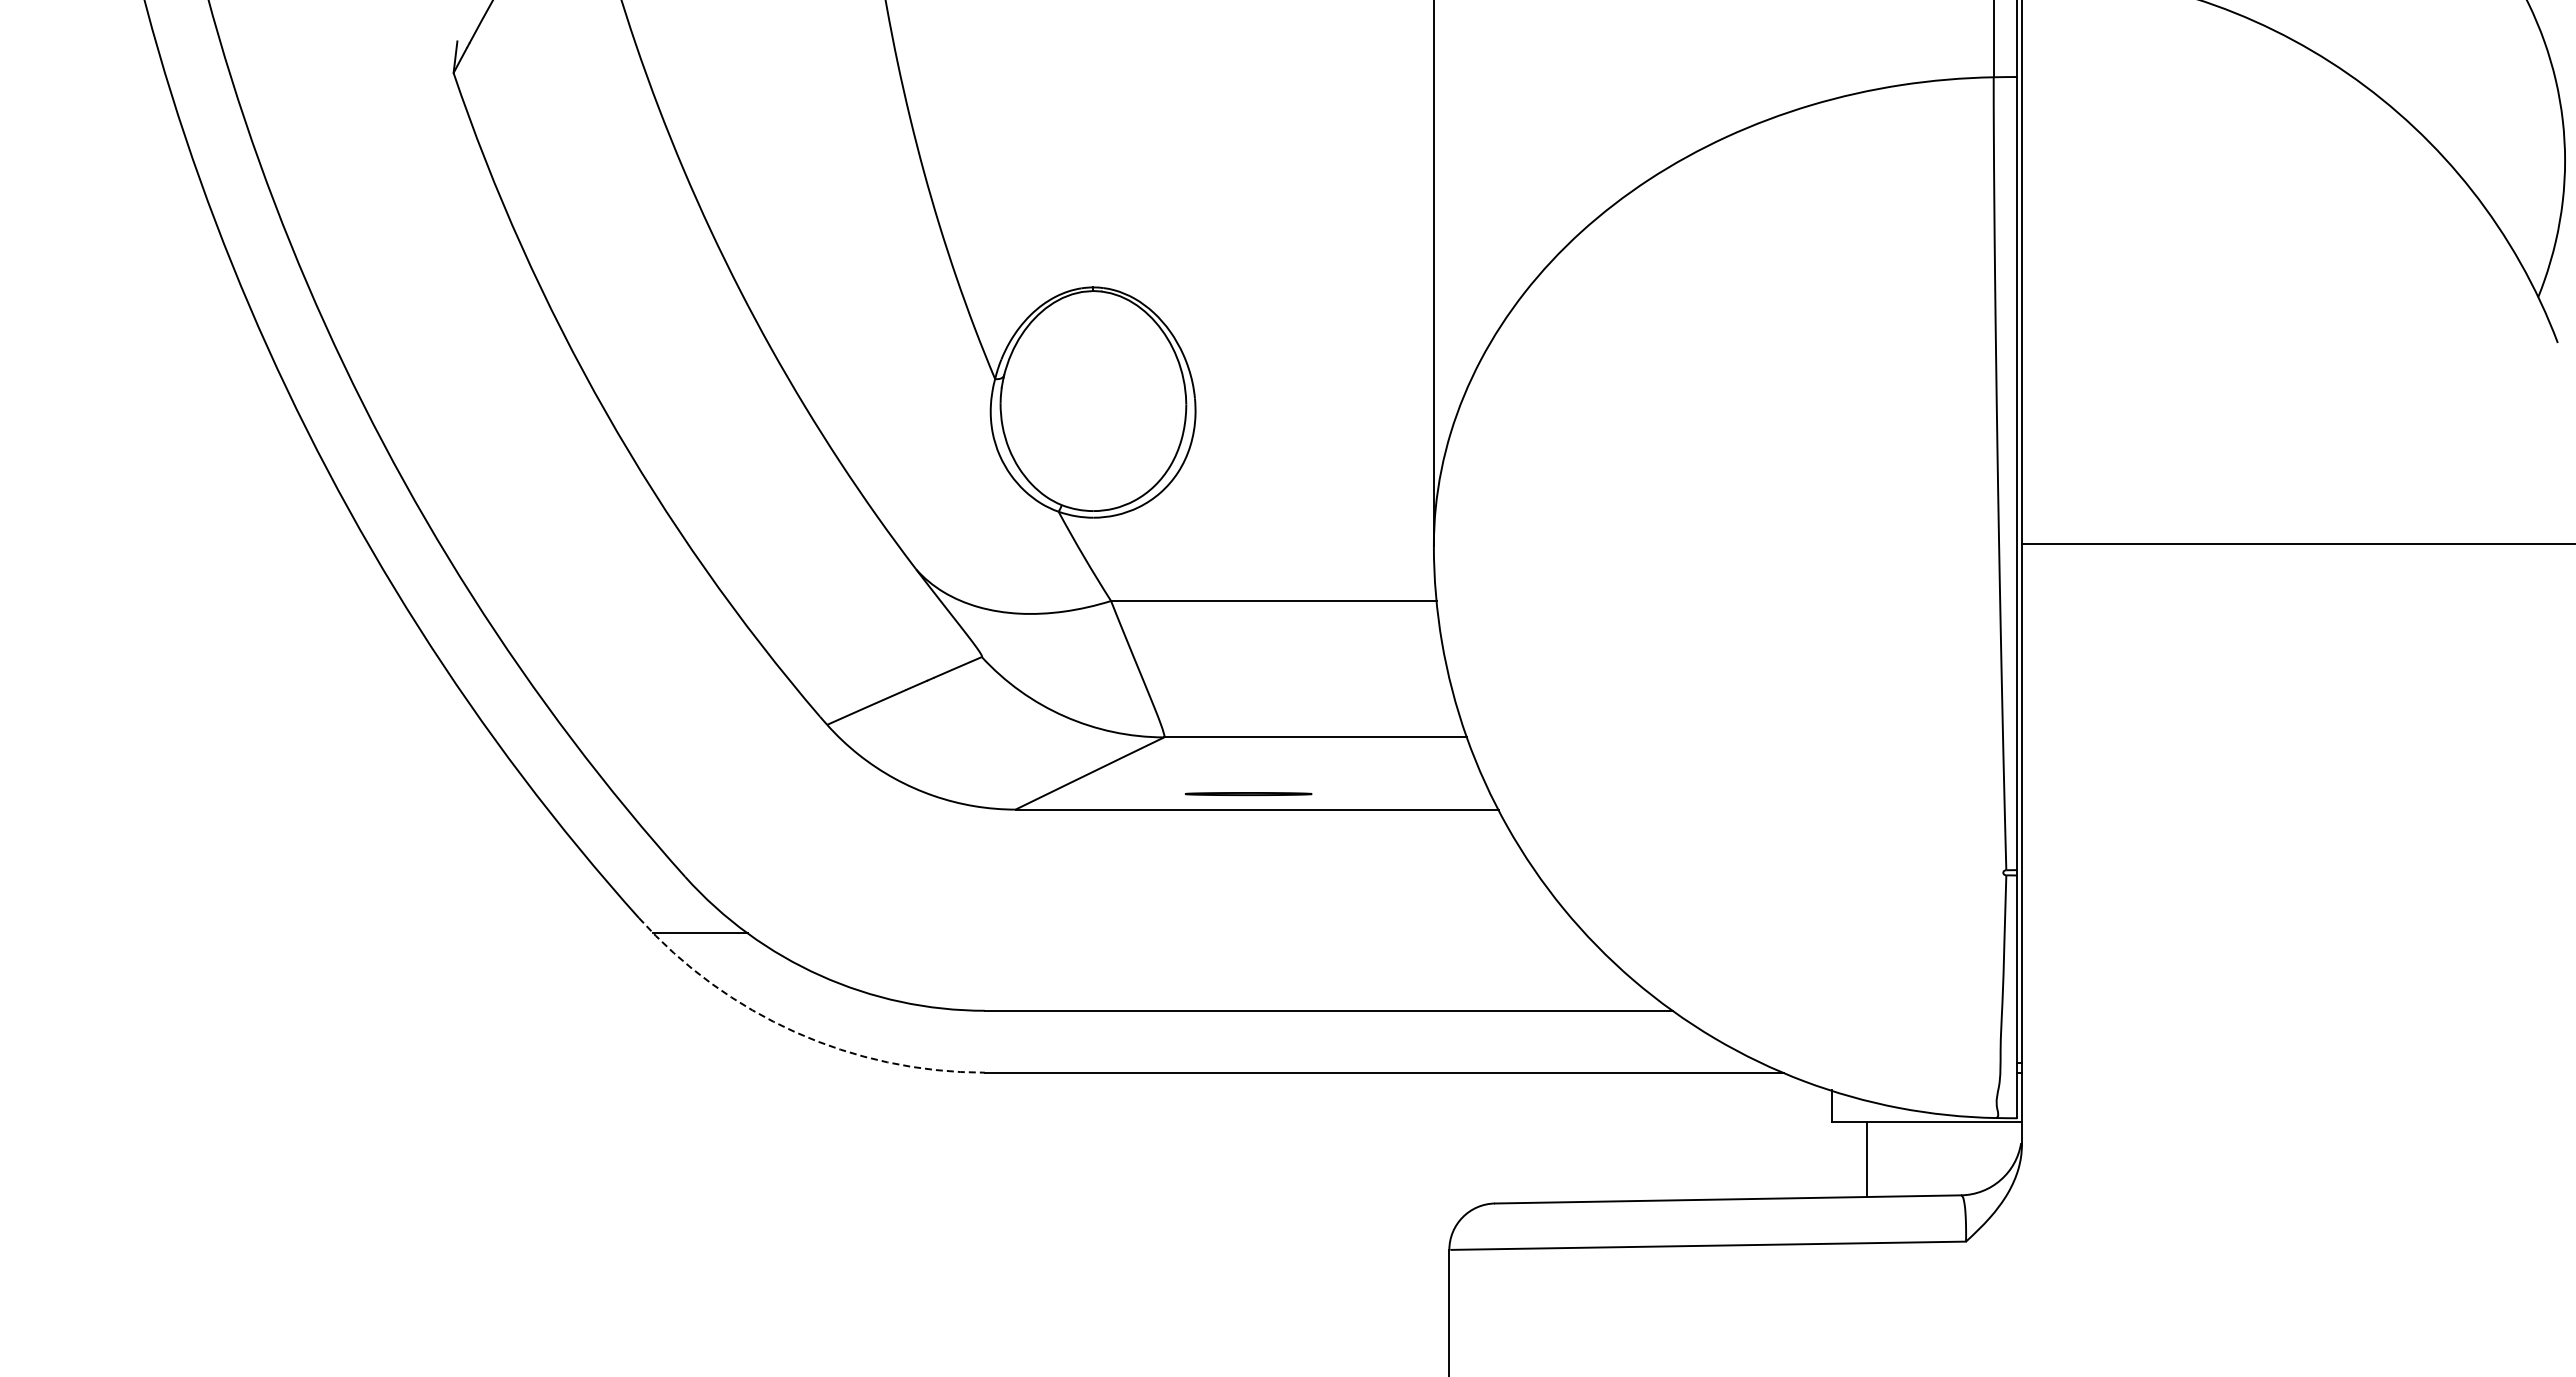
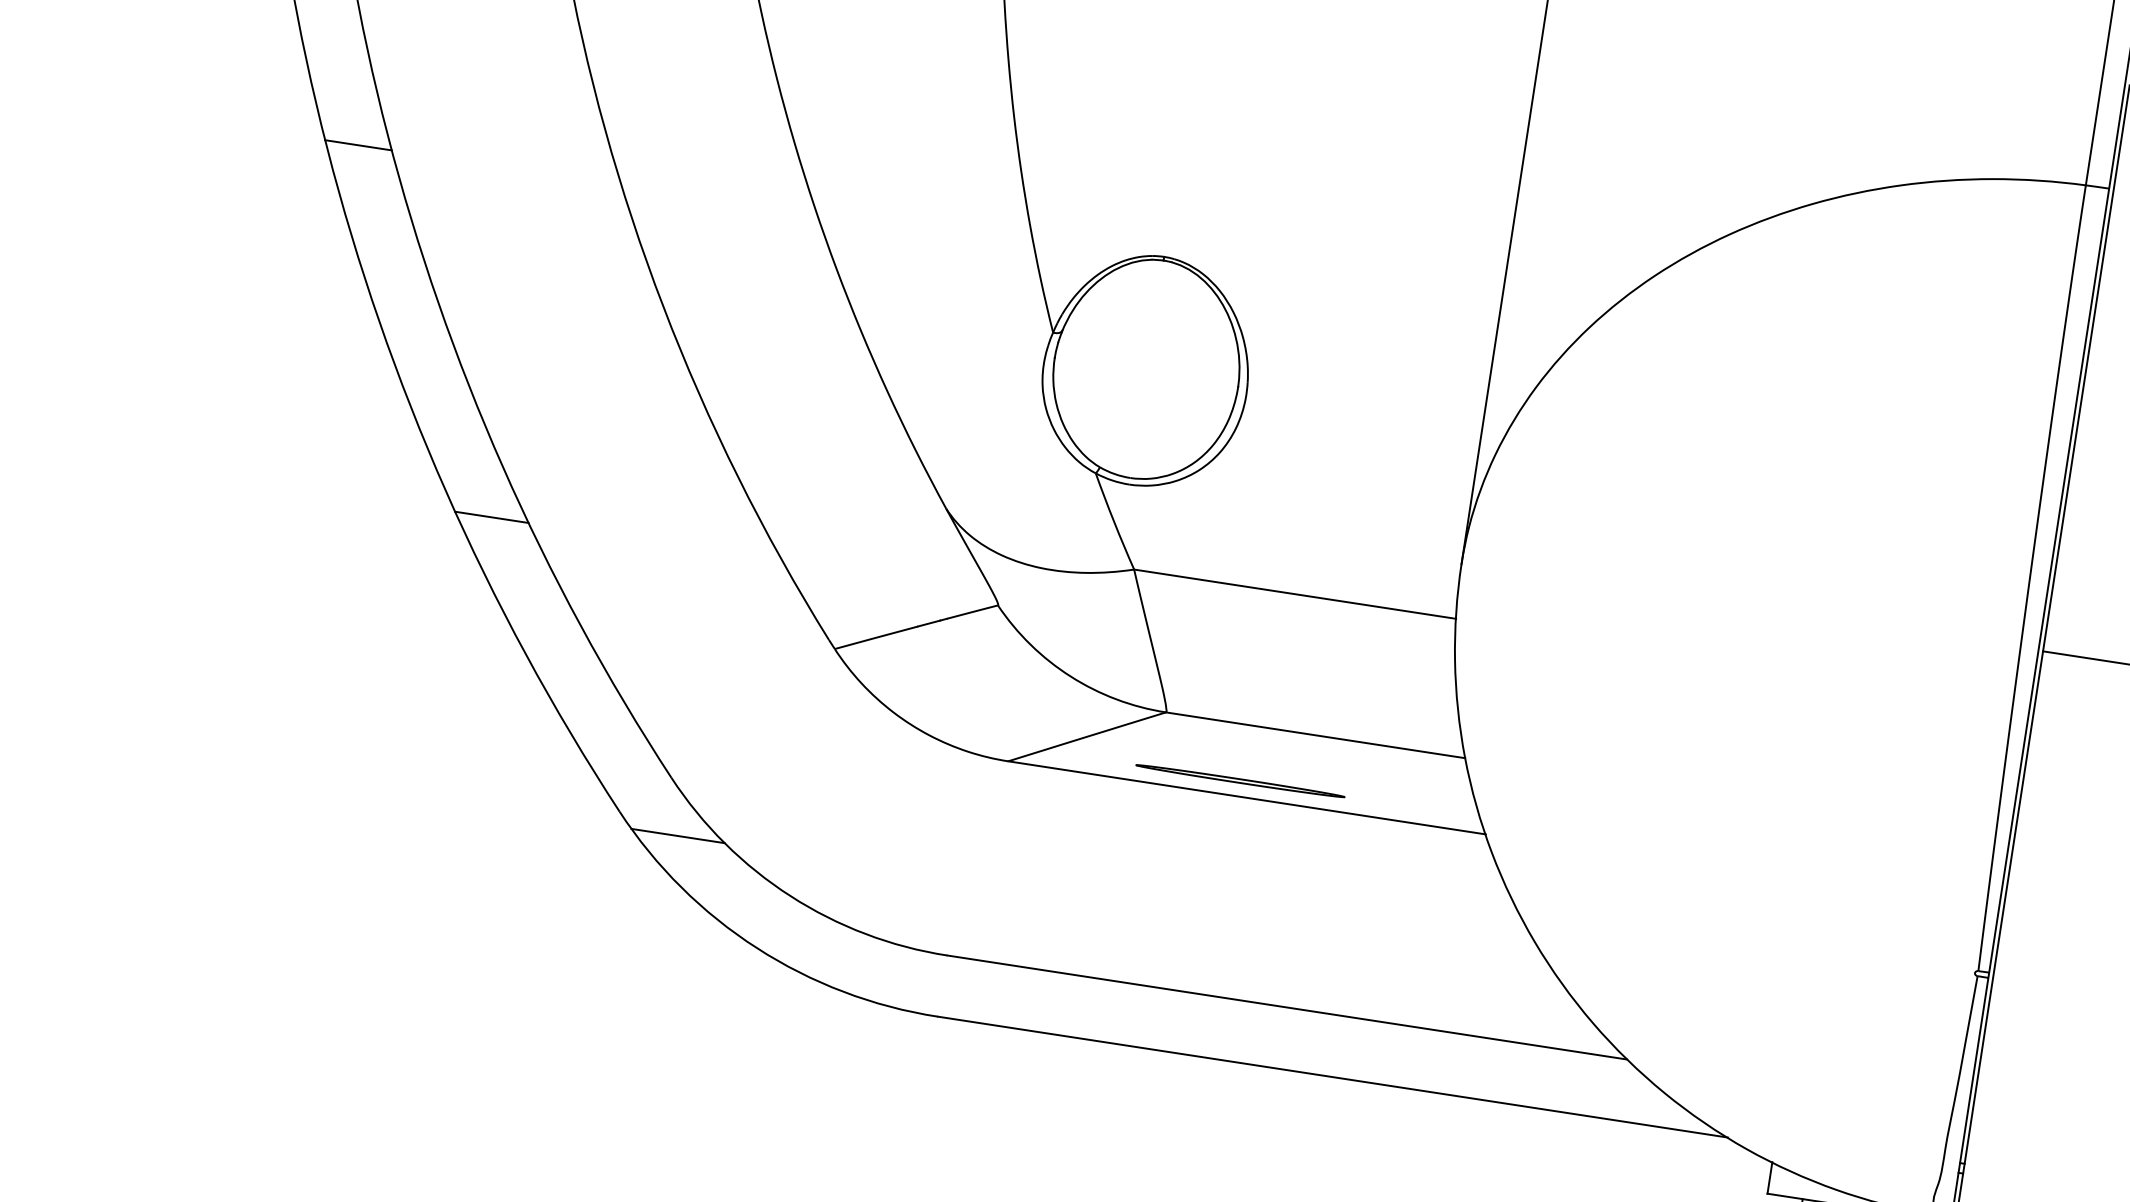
line: (279, 298) -> (357, 144), added
line: (468, 646) -> (492, 517), added
part: (1248, 793) -> (1240, 780), size x1.67
arc: (795, 1032) -> (756, 948), dashed -> solid

